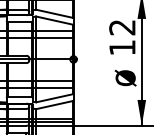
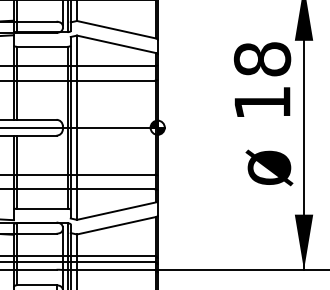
text: (122, 27) -> (262, 59), 12 -> 18

